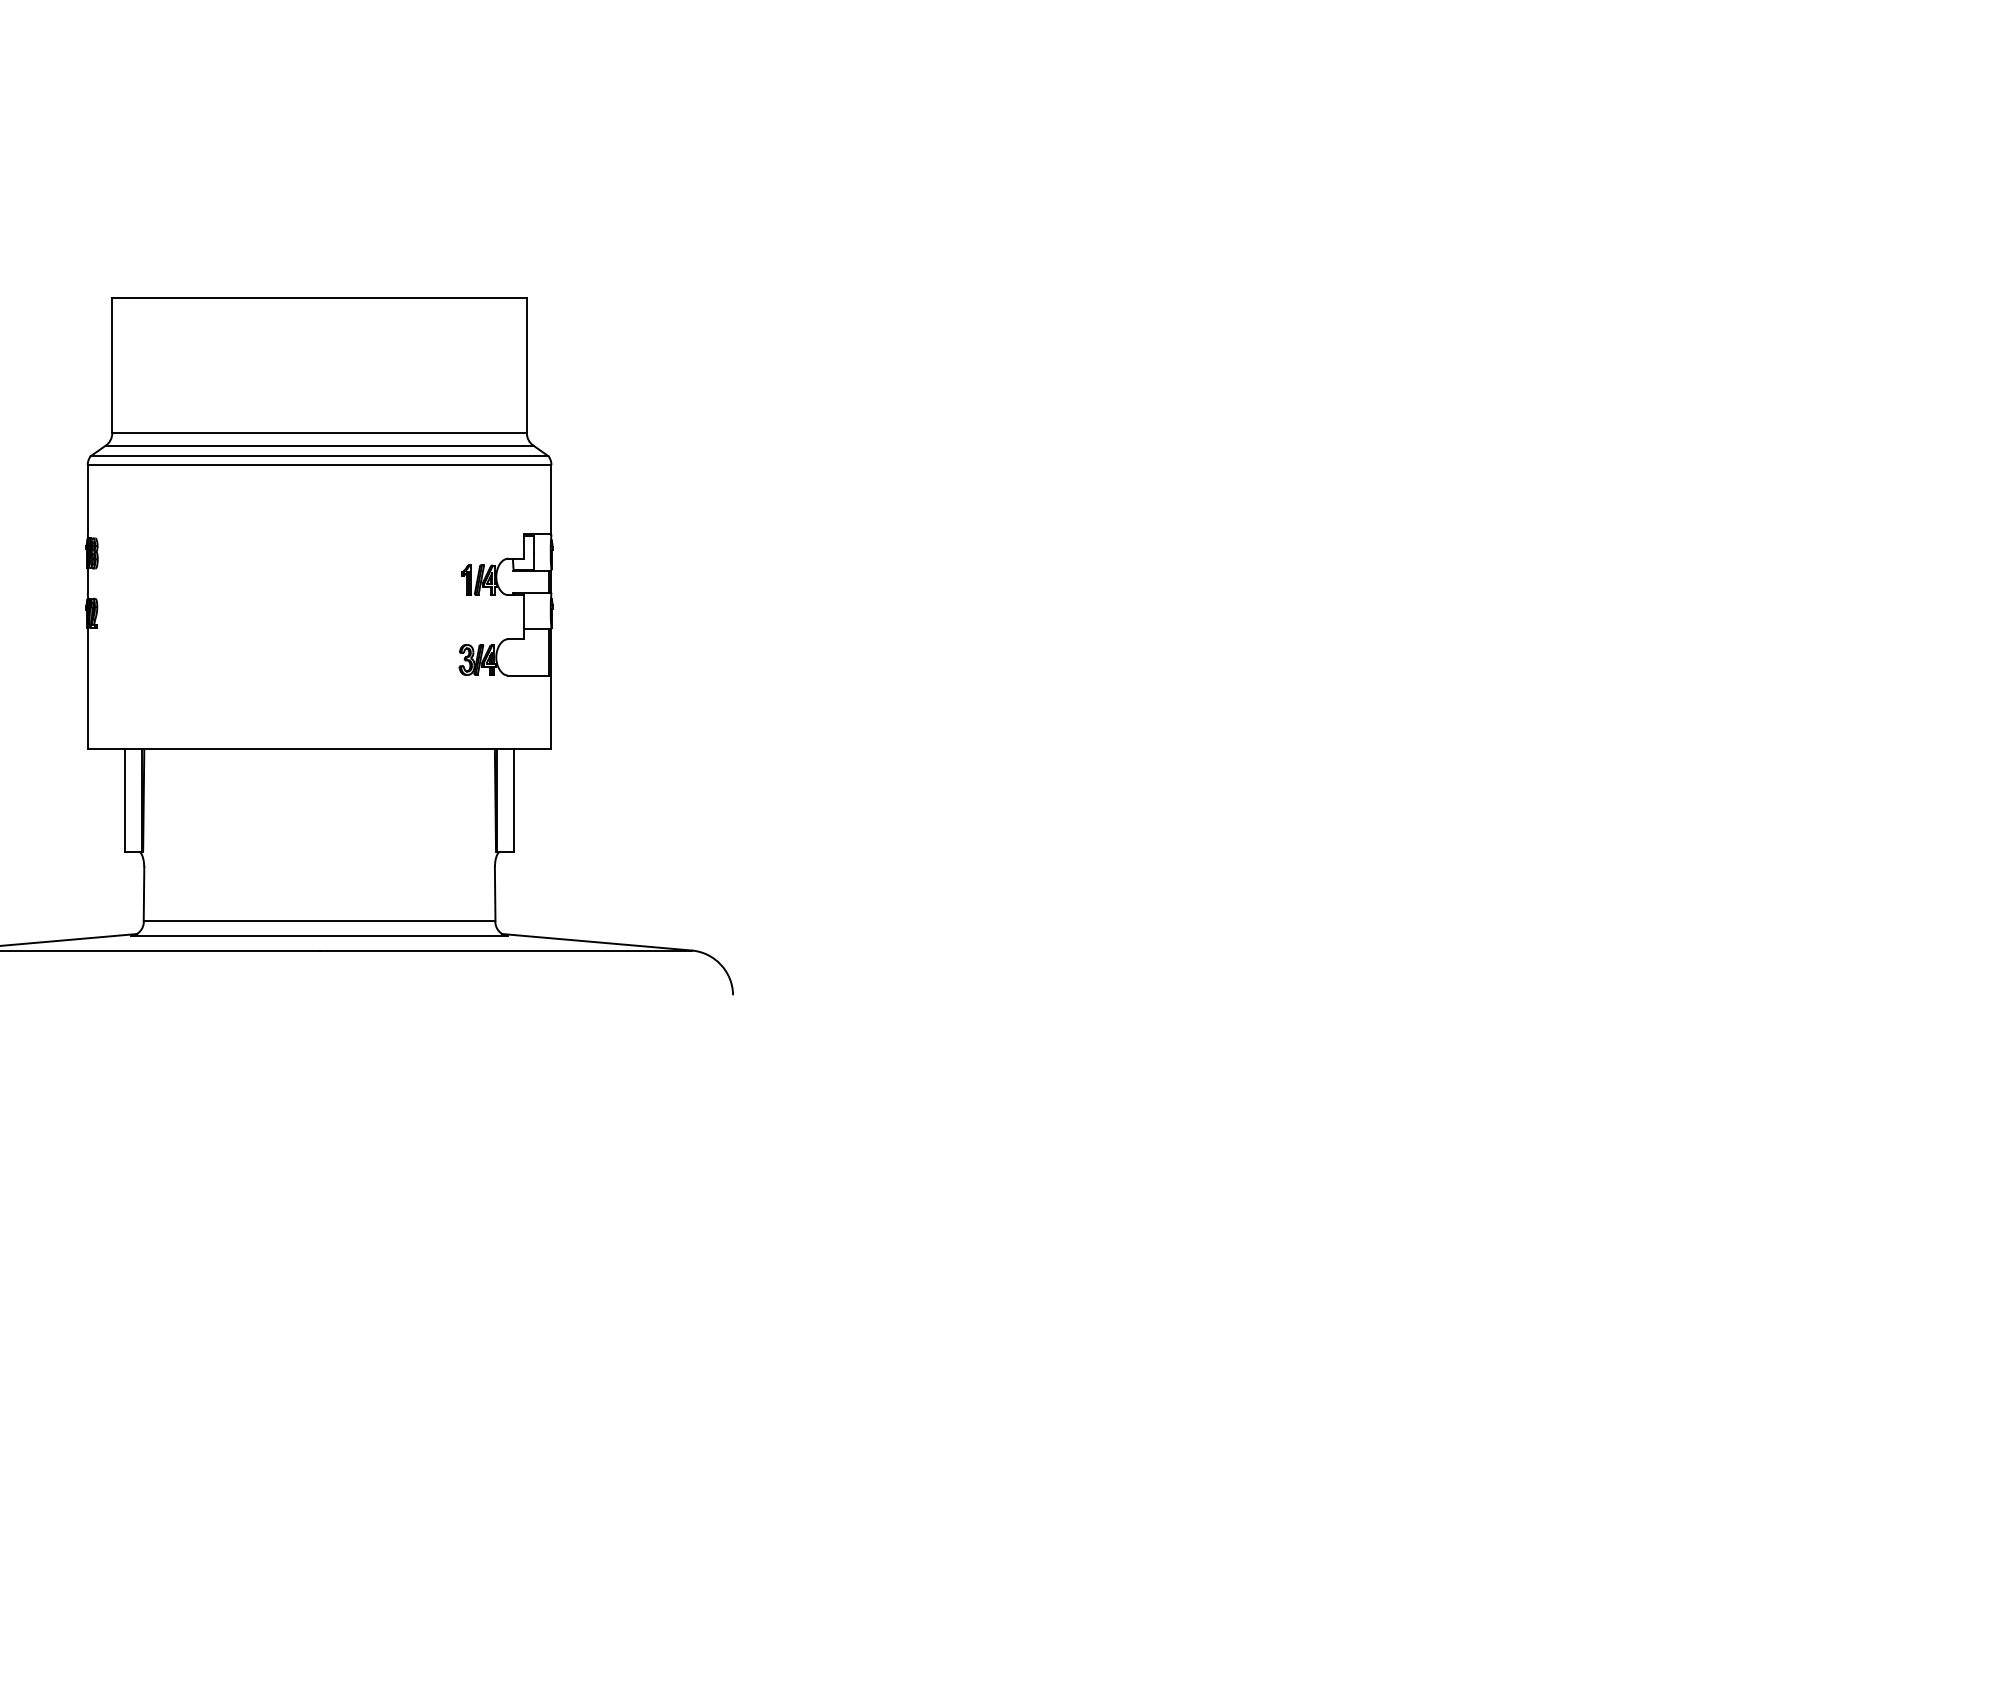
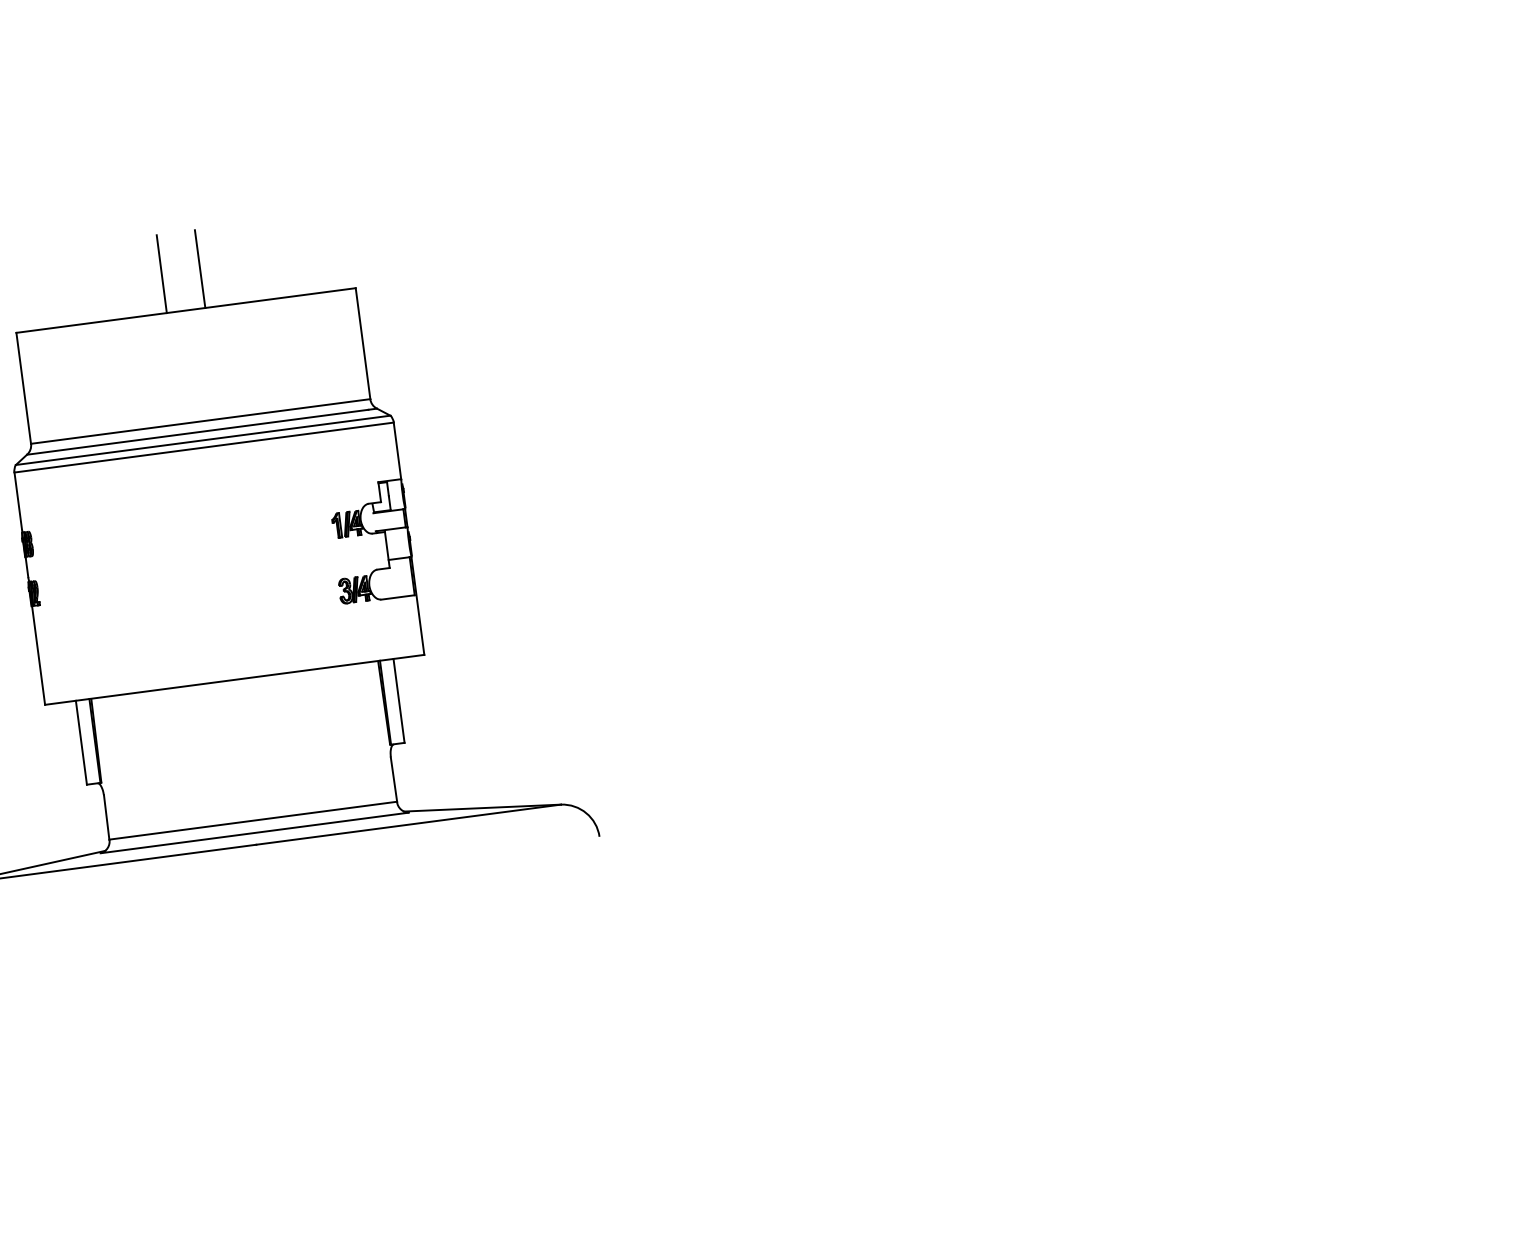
line: (296, 249) -> (162, 273), added
line: (342, 249) -> (199, 268), added

